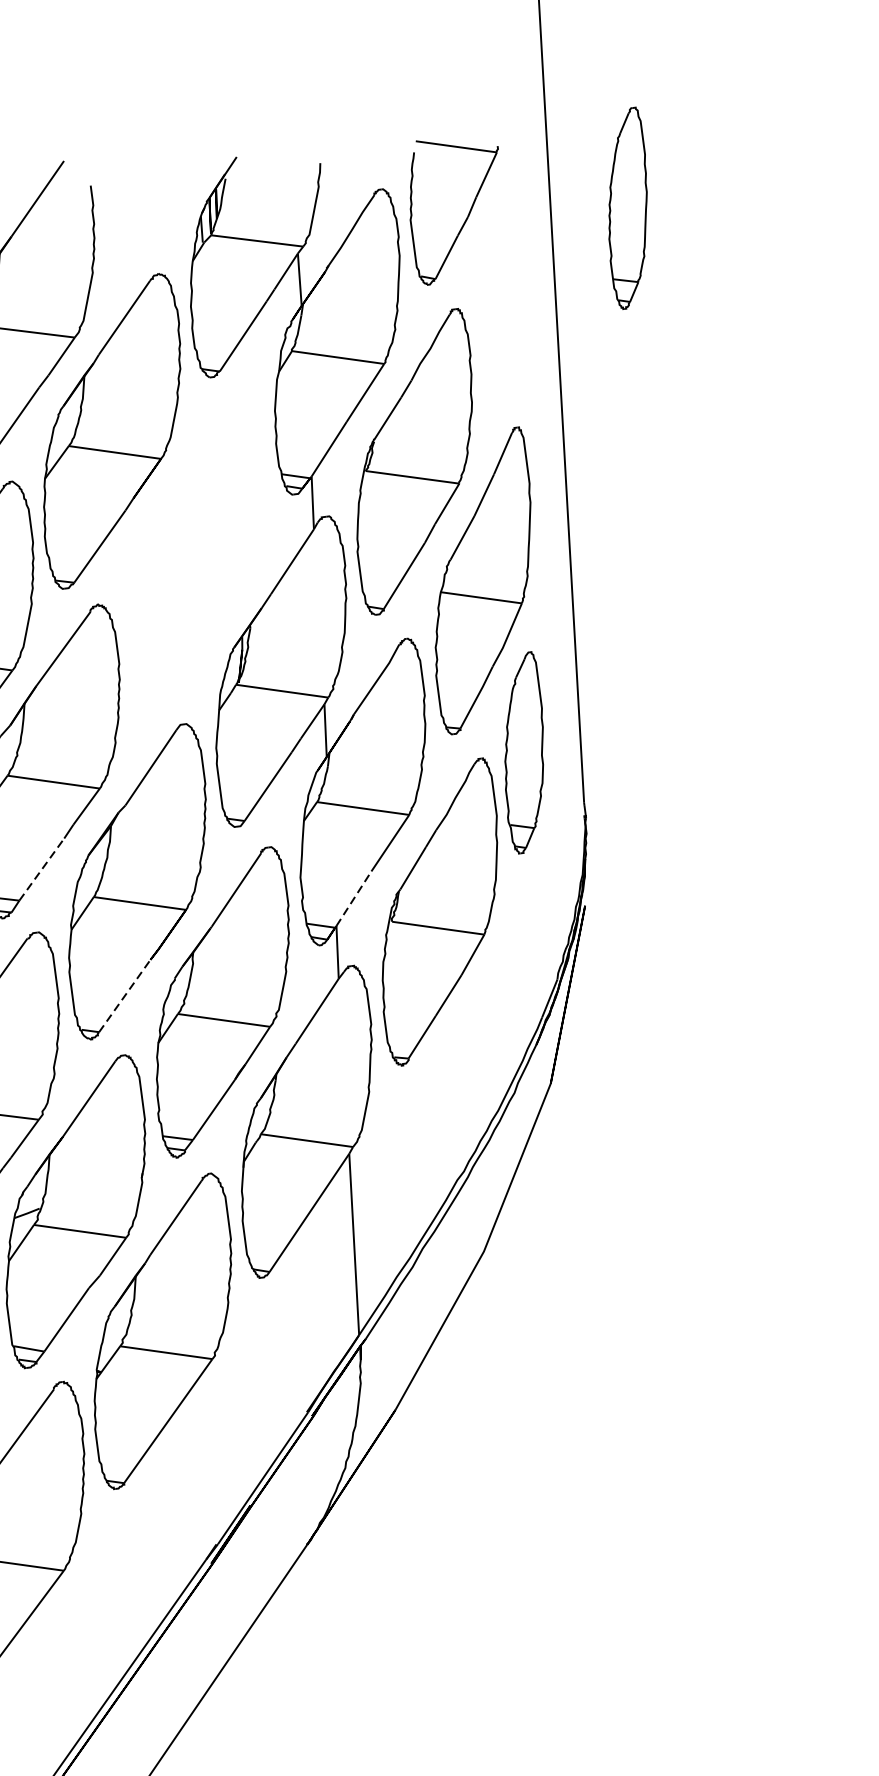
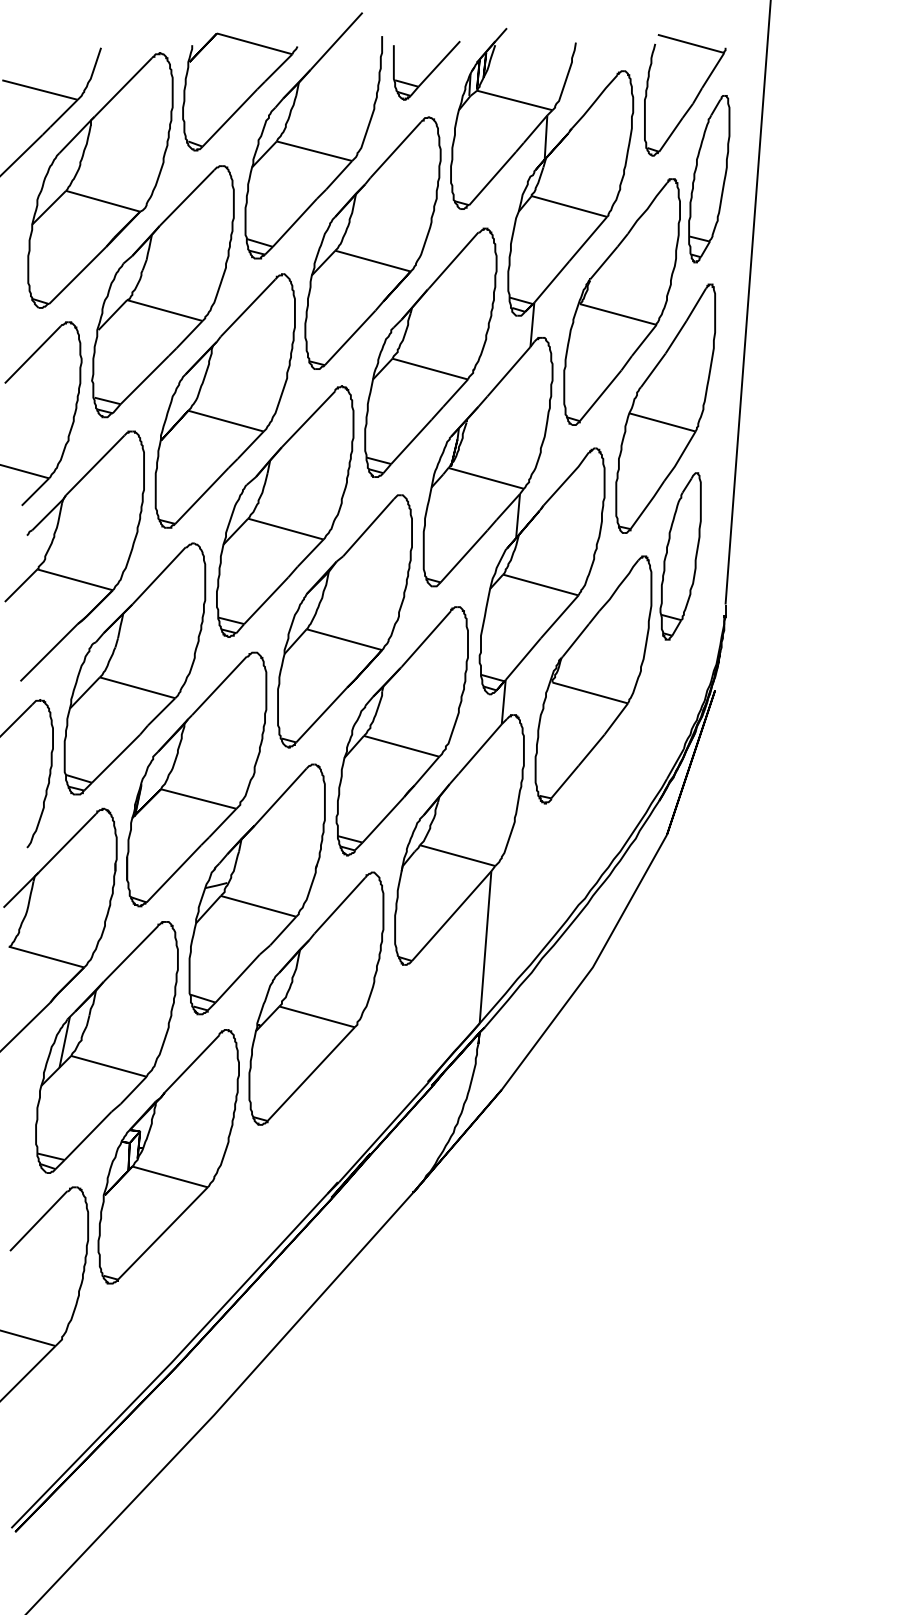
part: (628, 208) -> (709, 179), moved
part: (148, 219) -> (426, 70), added
part: (196, 551) -> (430, 352), added
line: (41, 869) -> (266, 600), dashed -> solid
line: (354, 897) -> (523, 658), dashed -> solid
line: (124, 995) -> (321, 714), dashed -> solid

